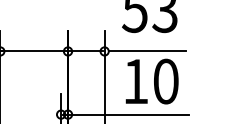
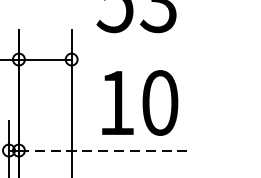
line: (147, 51) -> (133, 59), removed
line: (128, 114) -> (106, 150), solid -> dashed

